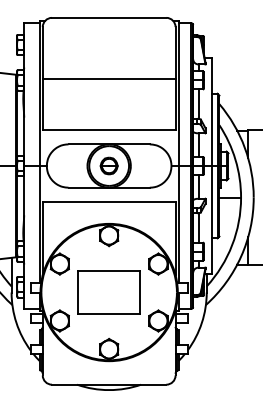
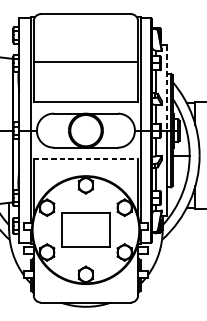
line: (212, 112) -> (167, 88), solid -> dashed
part: (108, 165) -> (85, 130), removed
line: (109, 201) -> (86, 158), solid -> dashed

